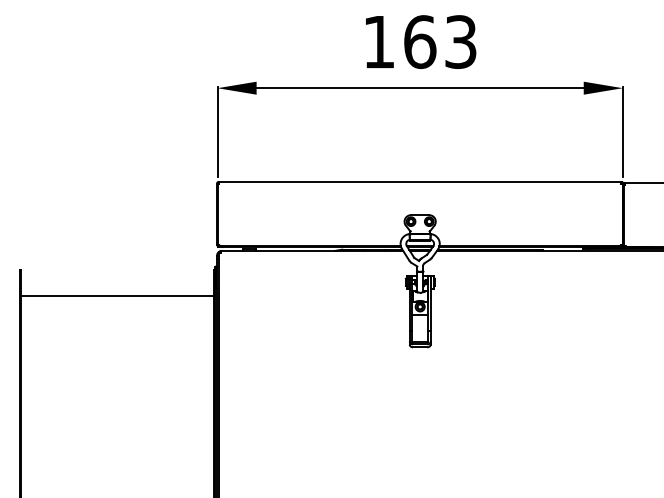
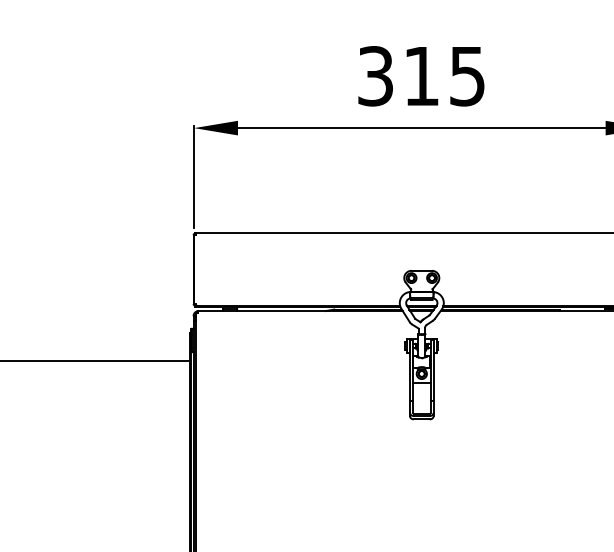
text: (419, 42) -> (421, 76), 163 -> 315

